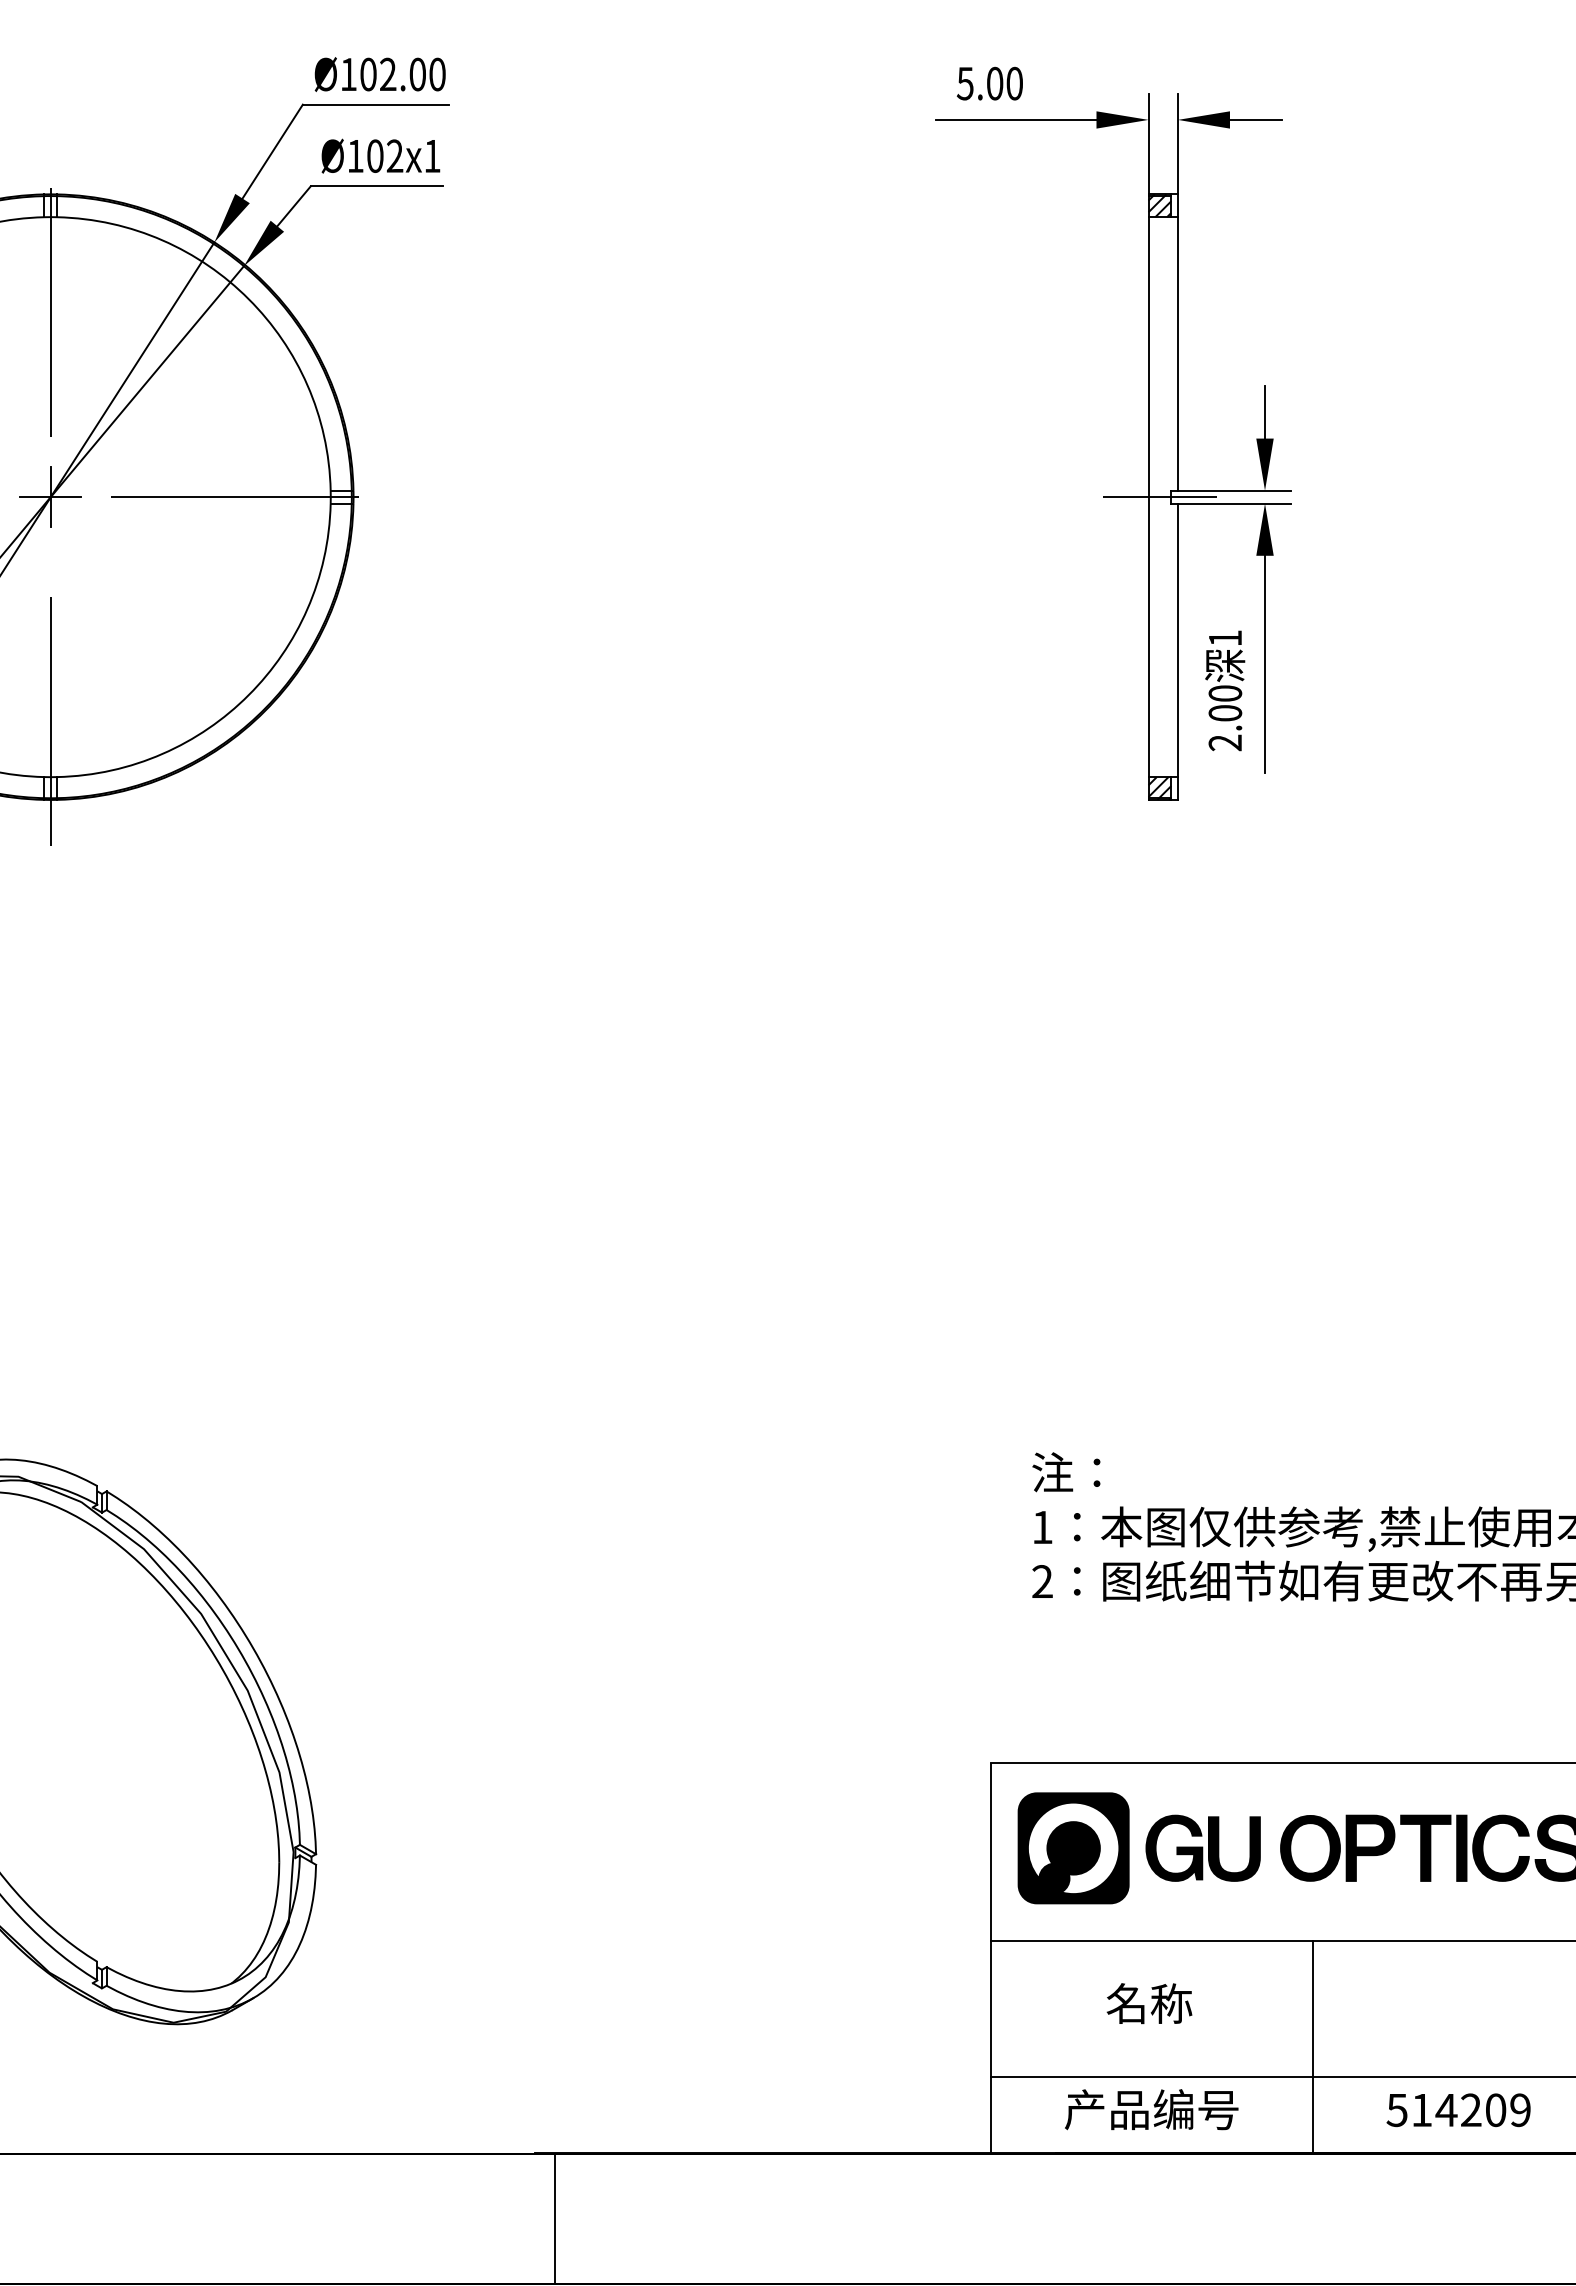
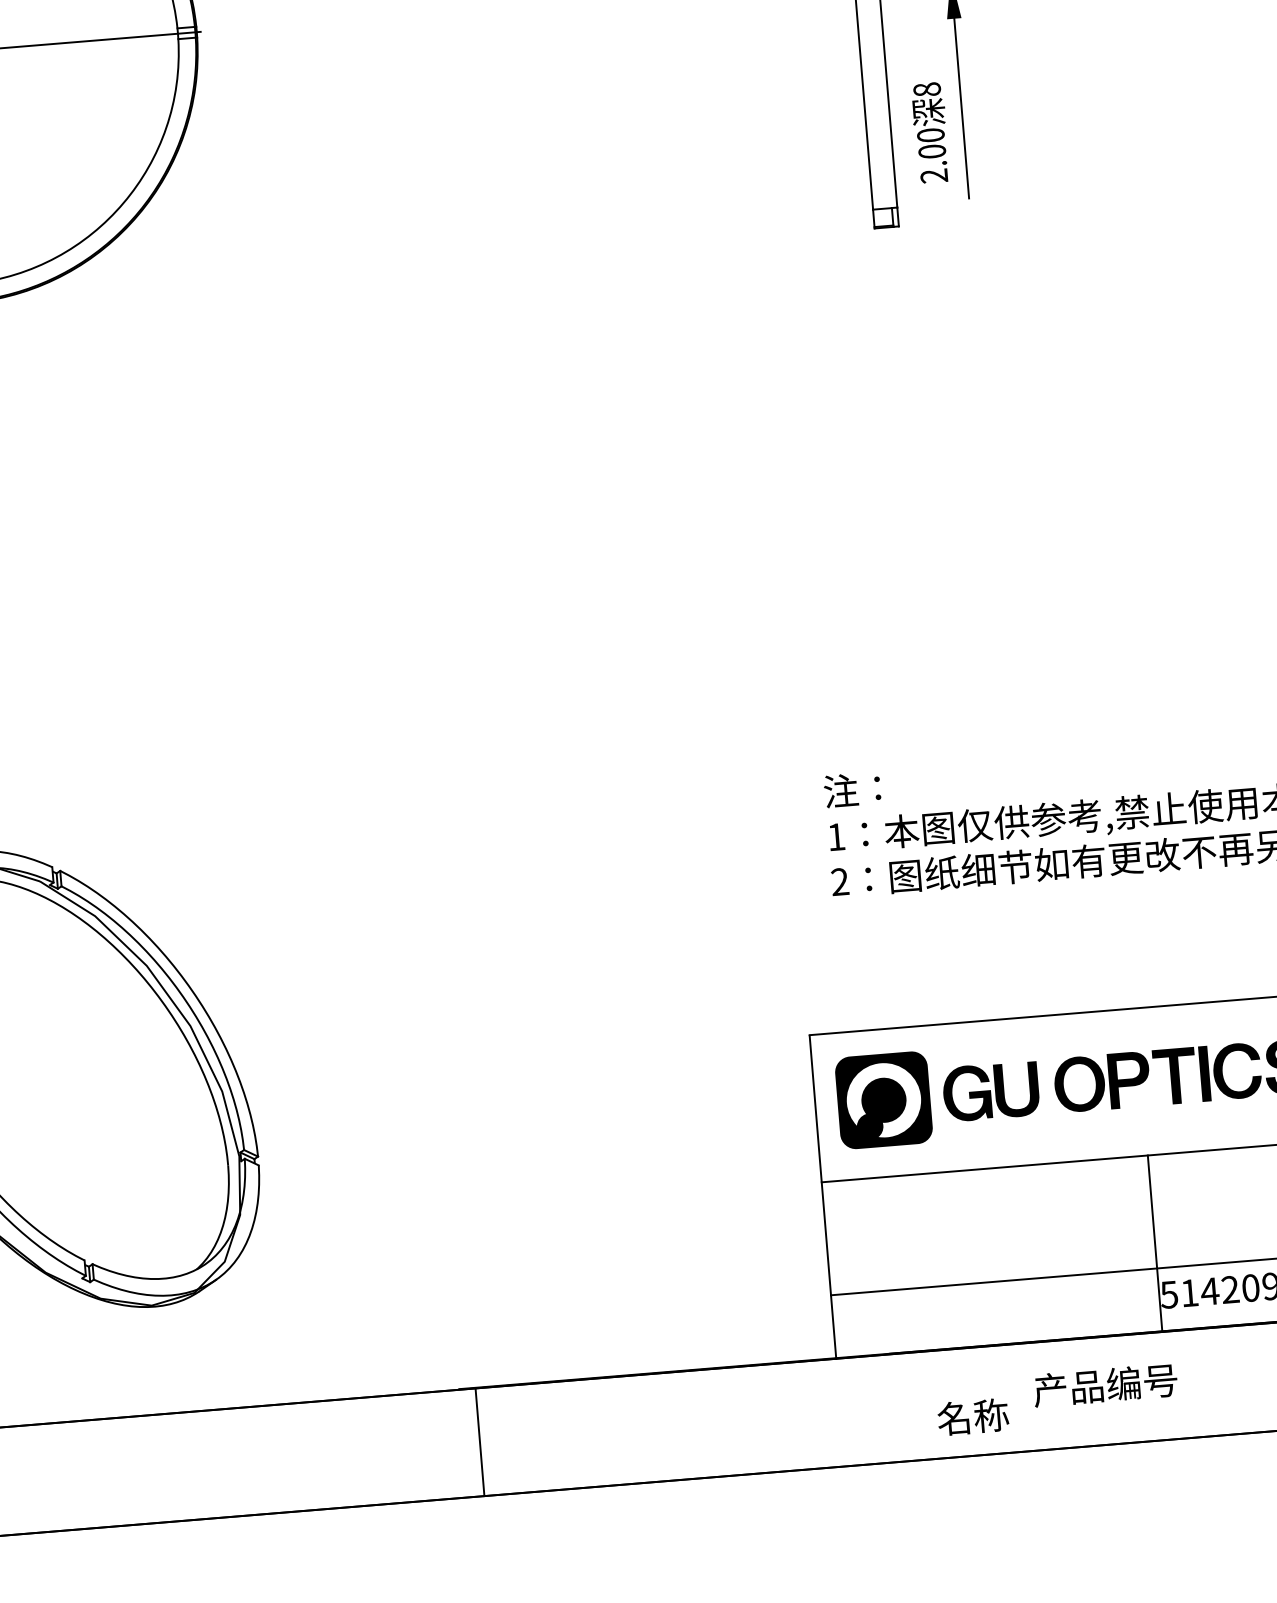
text: (1225, 638) -> (927, 89), 1 -> 8
hatch: (1159, 788) -> (882, 218), removed
text: (1149, 2003) -> (973, 1416), moved
line: (1313, 2046) -> (1155, 1242), moved
text: (1151, 2109) -> (1105, 1385), moved

